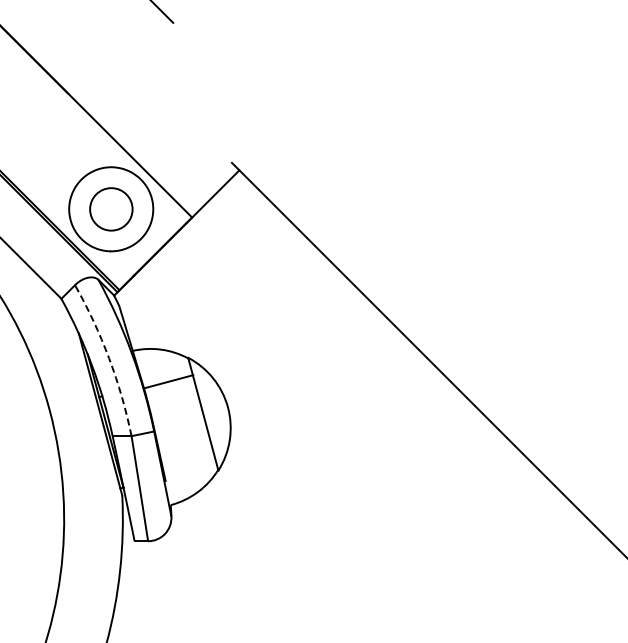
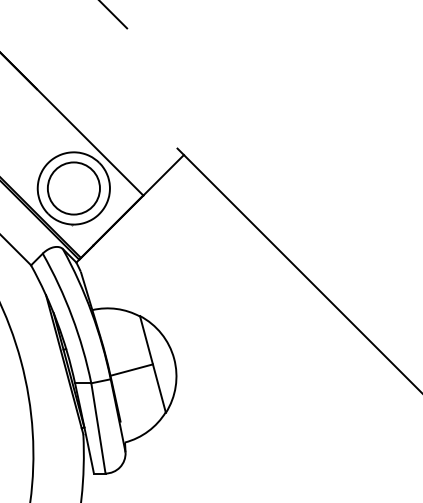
circle: (111, 209) -> (74, 188), size x1.43
arc: (109, 358) -> (72, 316), dashed -> solid
line: (168, 381) -> (131, 369), moved

